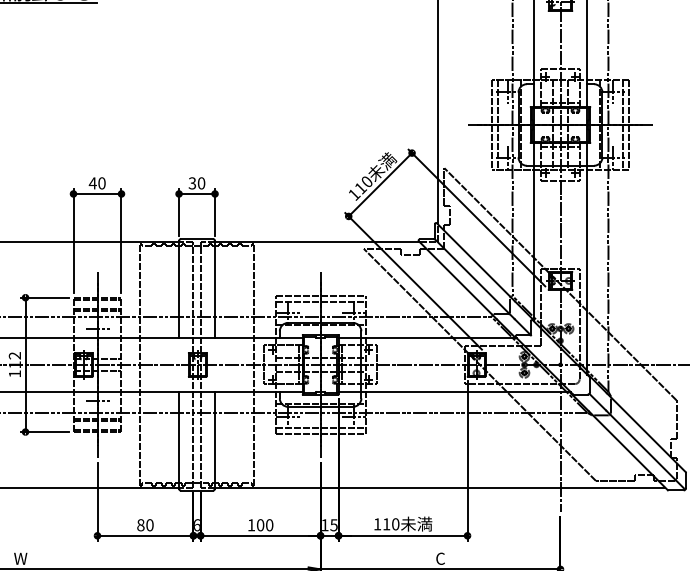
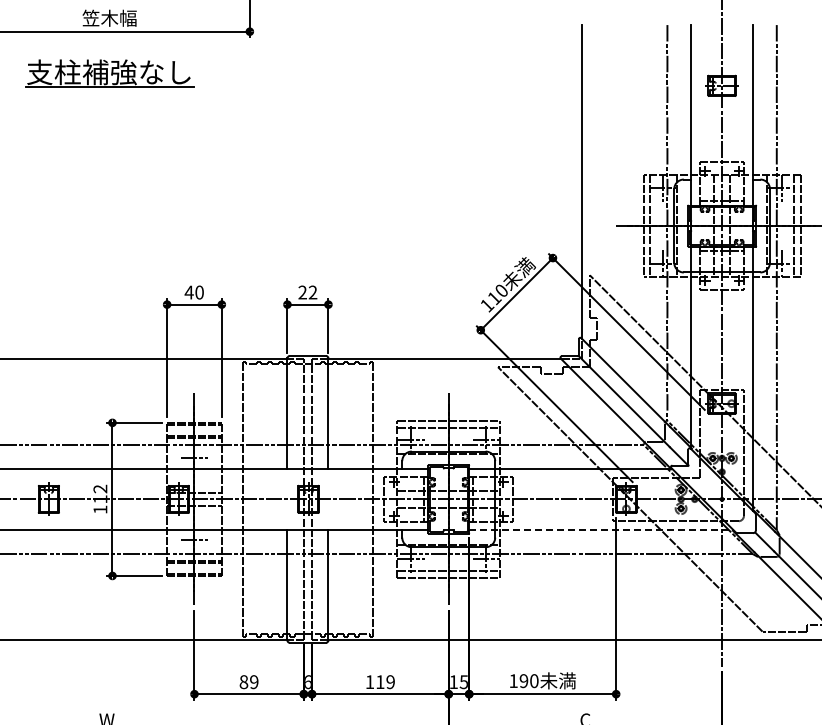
text: (196, 183) -> (307, 292), 30 -> 22
line: (454, 392) -> (601, 530), solid -> dashed
text: (386, 524) -> (523, 681), 110 -> 190
text: (150, 525) -> (254, 682), 80 -> 89
text: (265, 525) -> (385, 682), 100 -> 119

